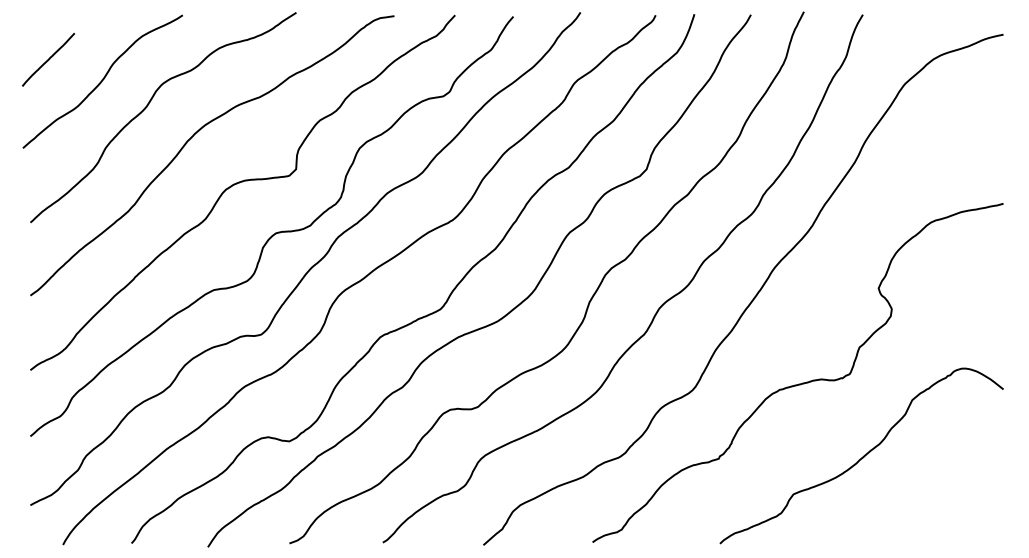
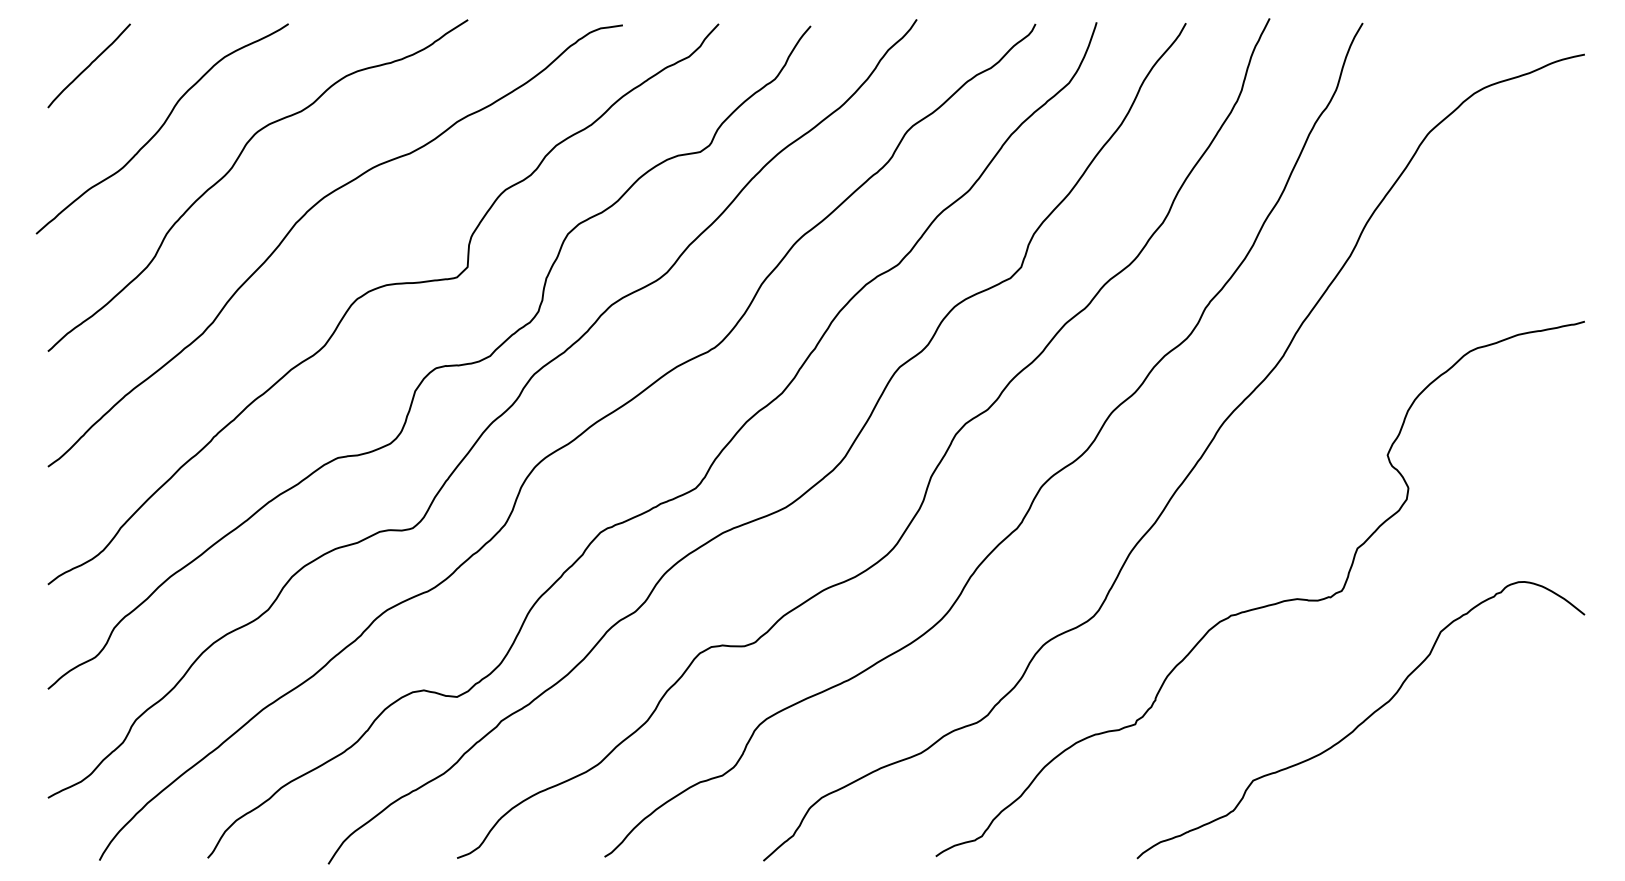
line: (48, 59) -> (89, 65), moved

